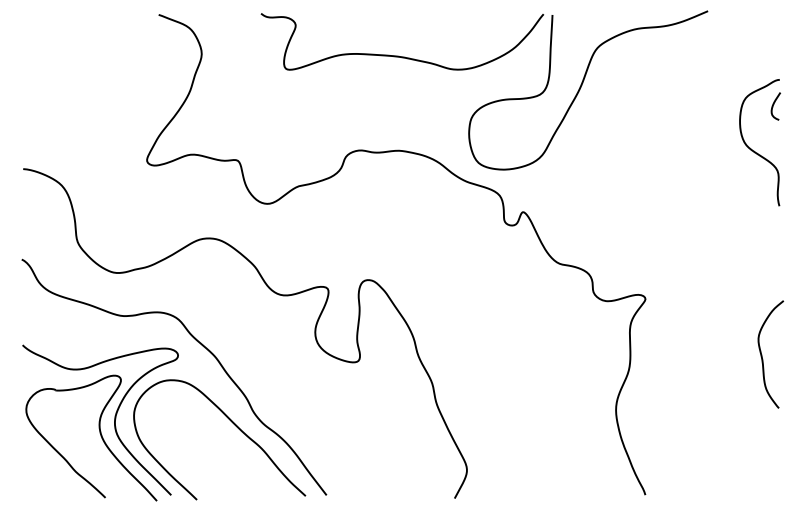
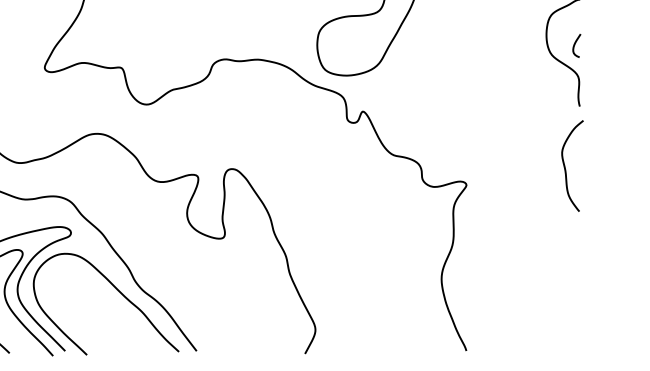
curve: (773, 106) -> (574, 45), moved
curve: (762, 354) -> (565, 166), moved

